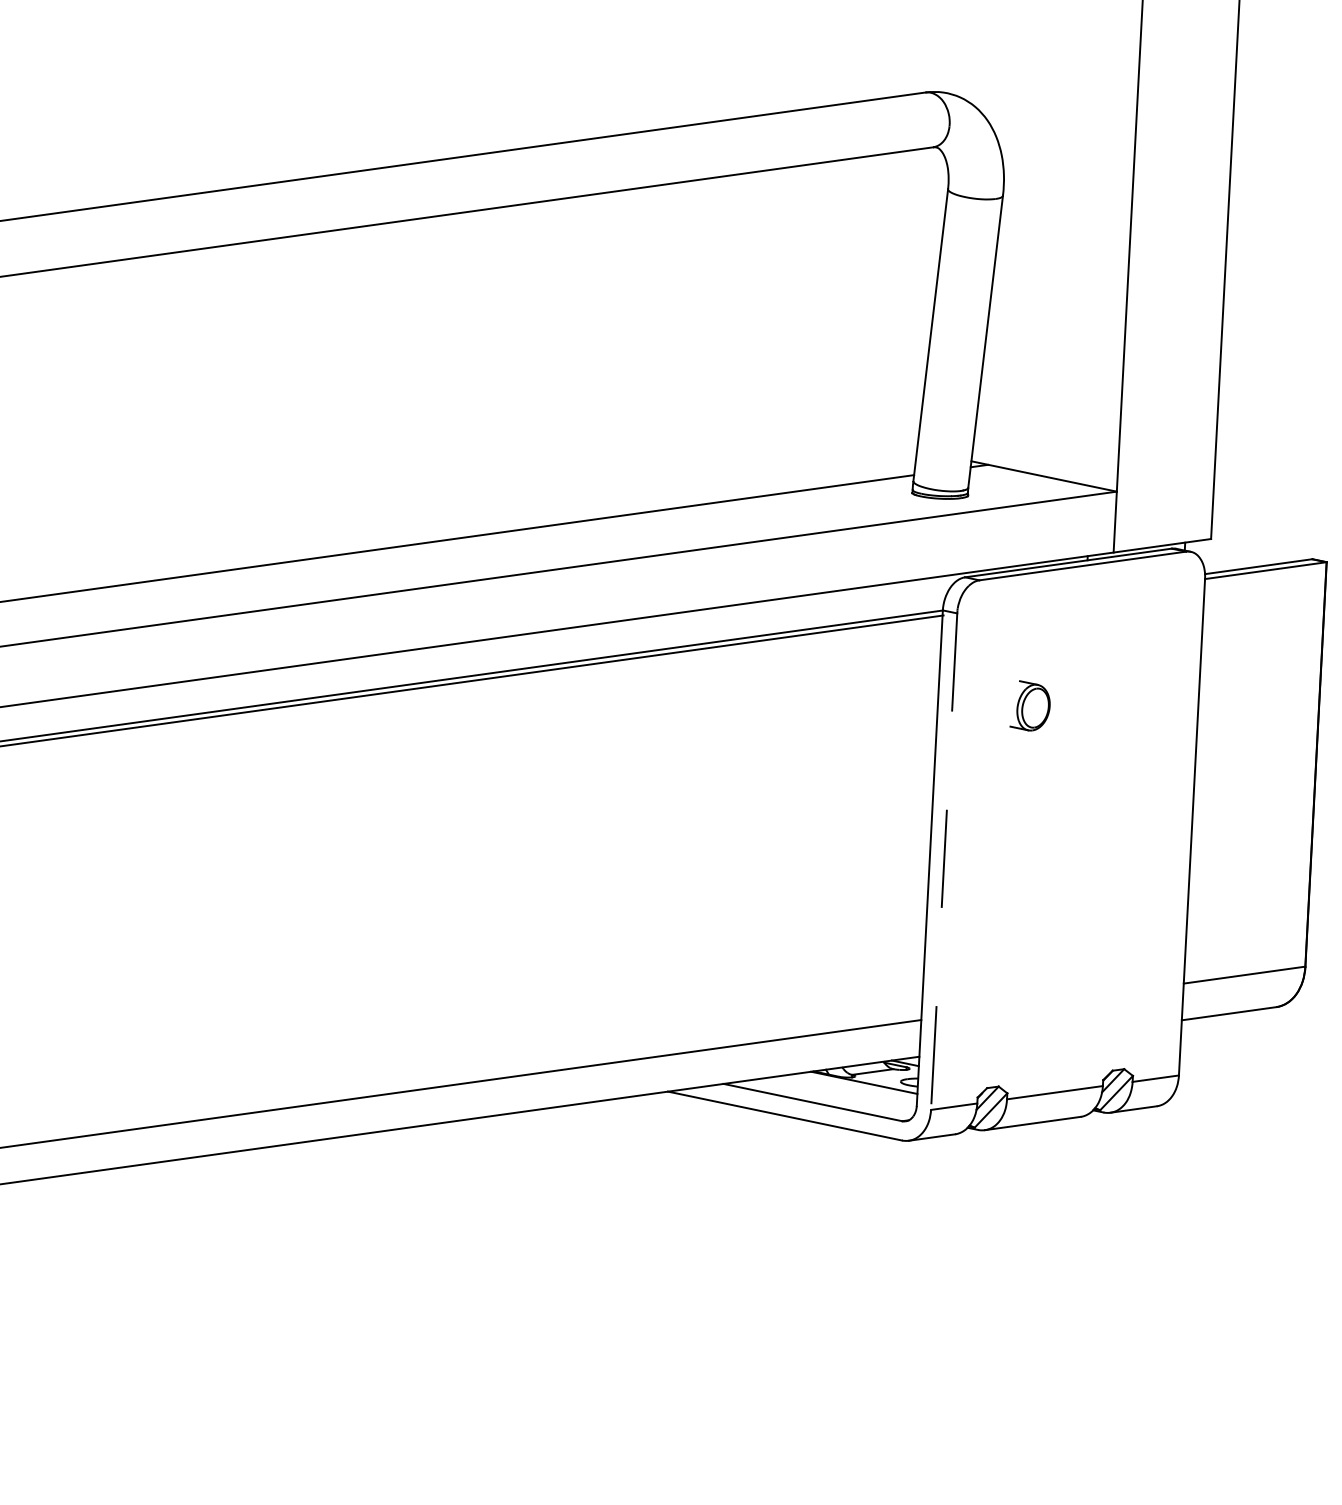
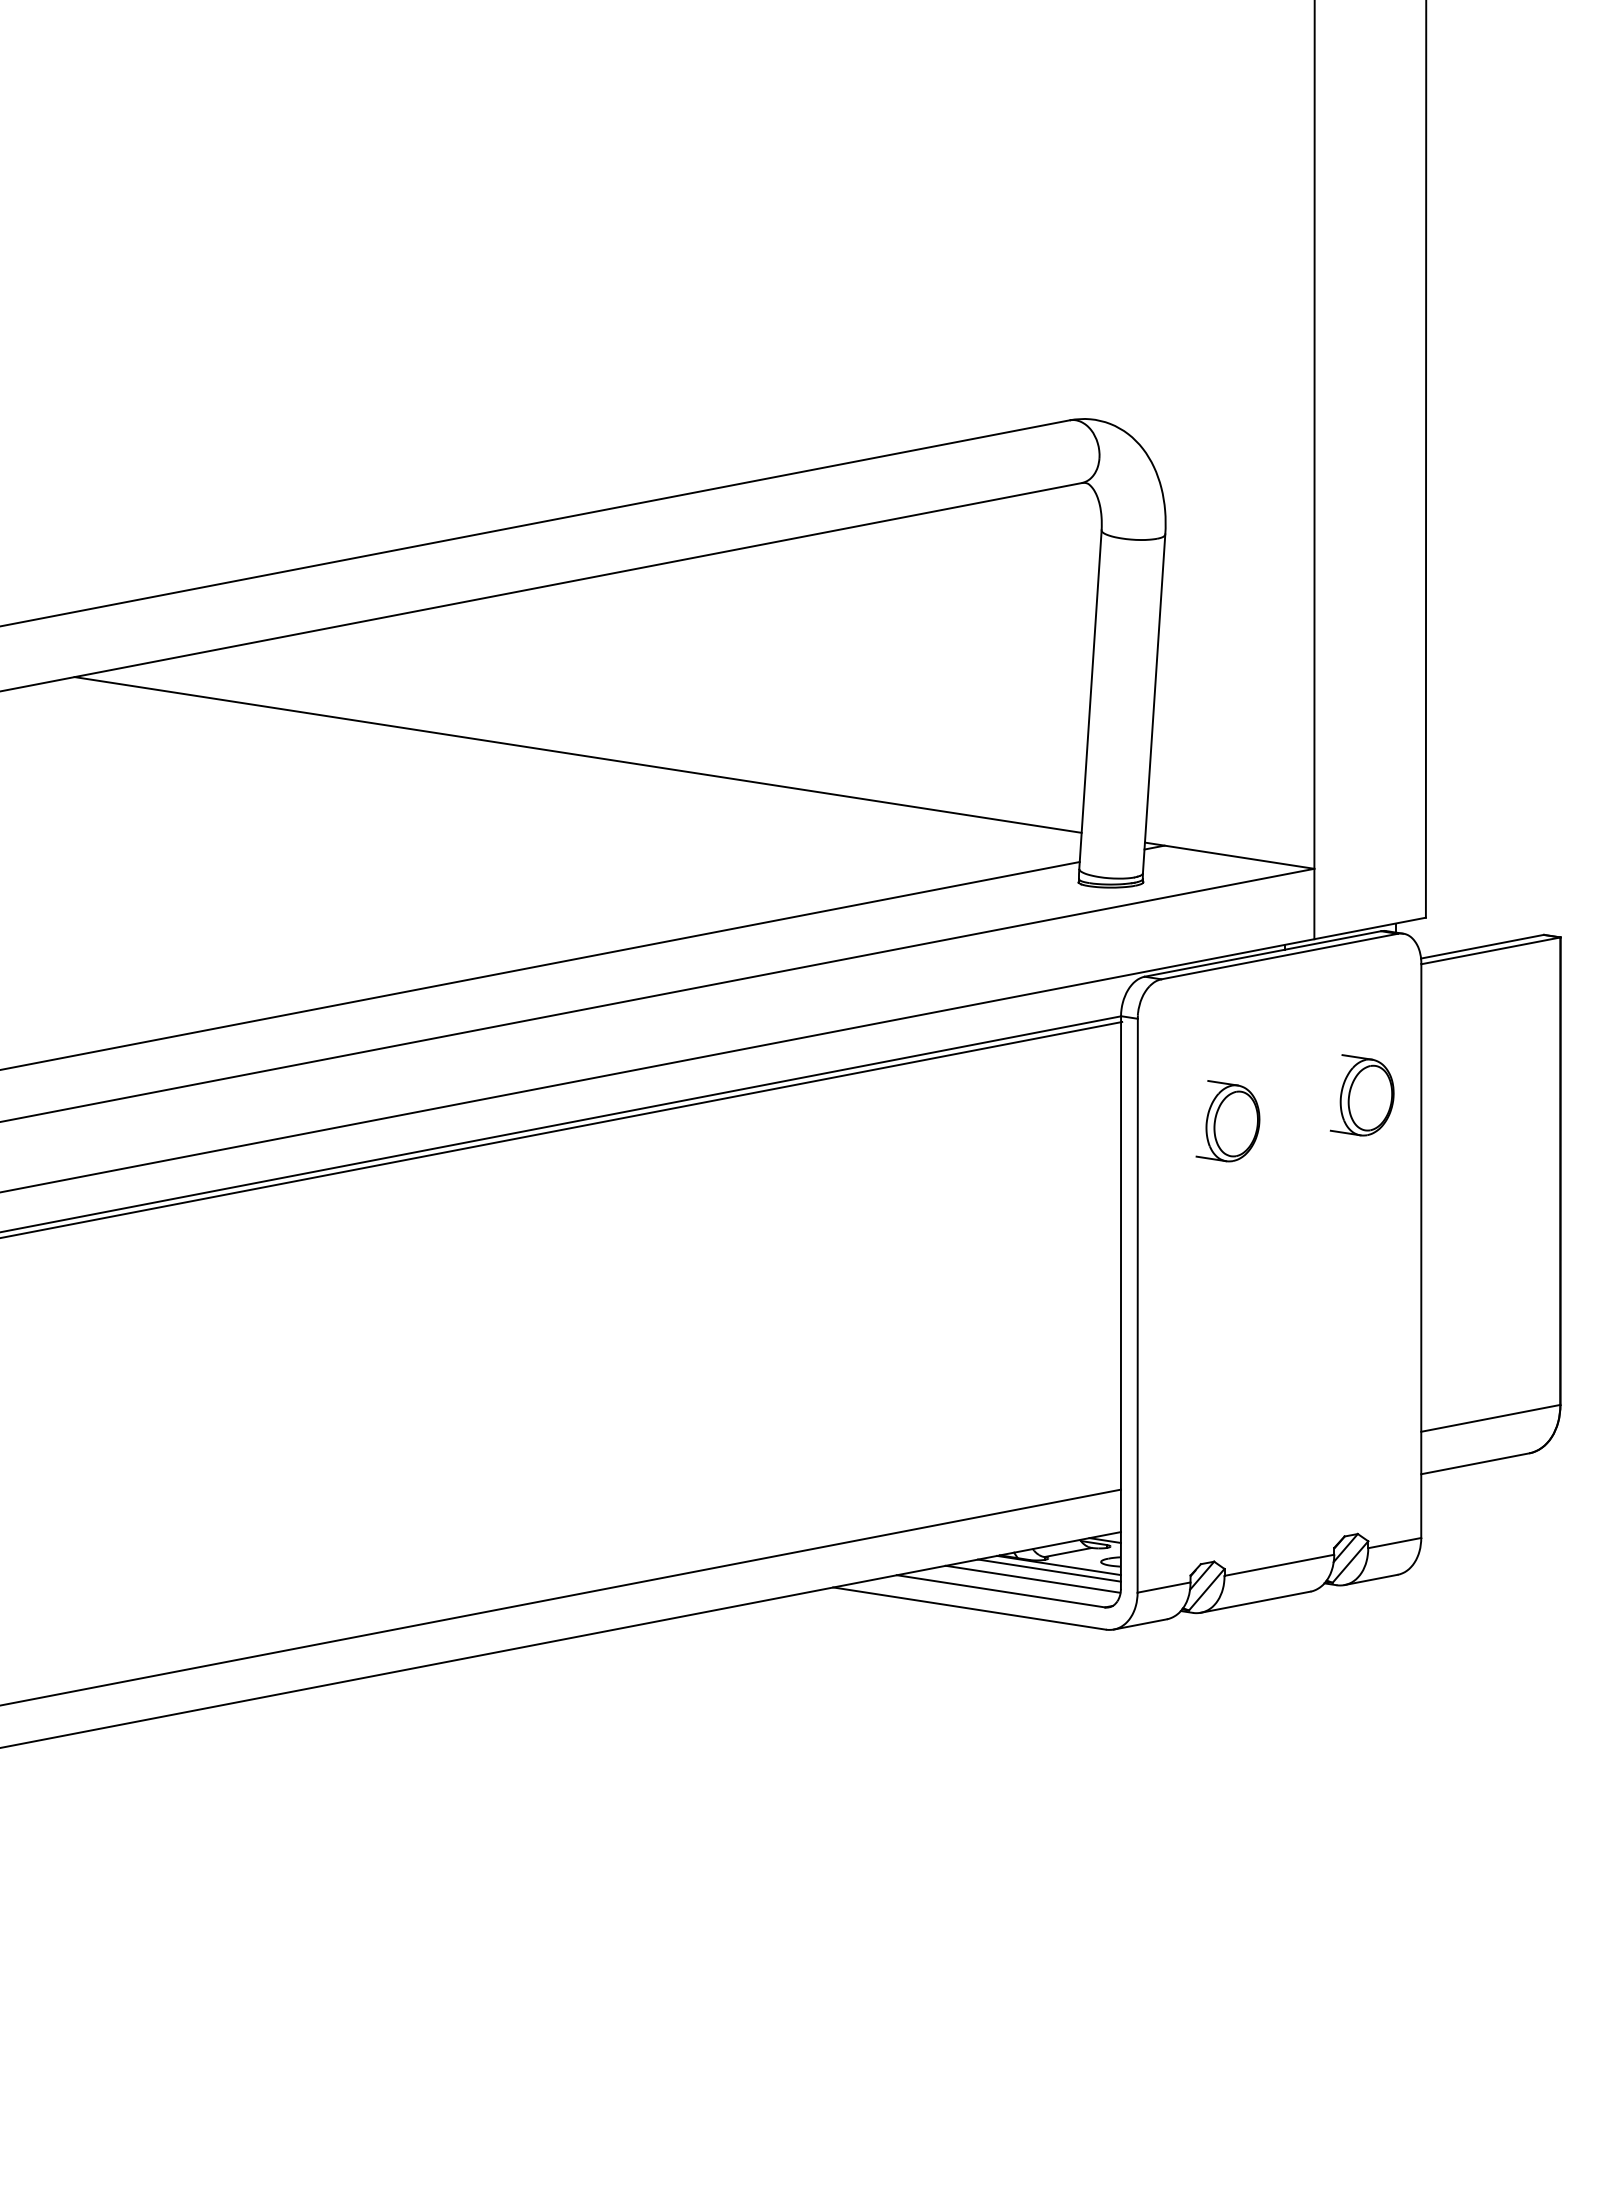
line: (484, 359) -> (577, 754), added
part: (1147, 689) -> (1361, 1095), added
part: (1030, 706) -> (1227, 1121), size x1.43
line: (943, 861) -> (1137, 1305), dashed -> solid
line: (855, 1086) -> (1049, 1570), added
line: (840, 1092) -> (1032, 1578), added

